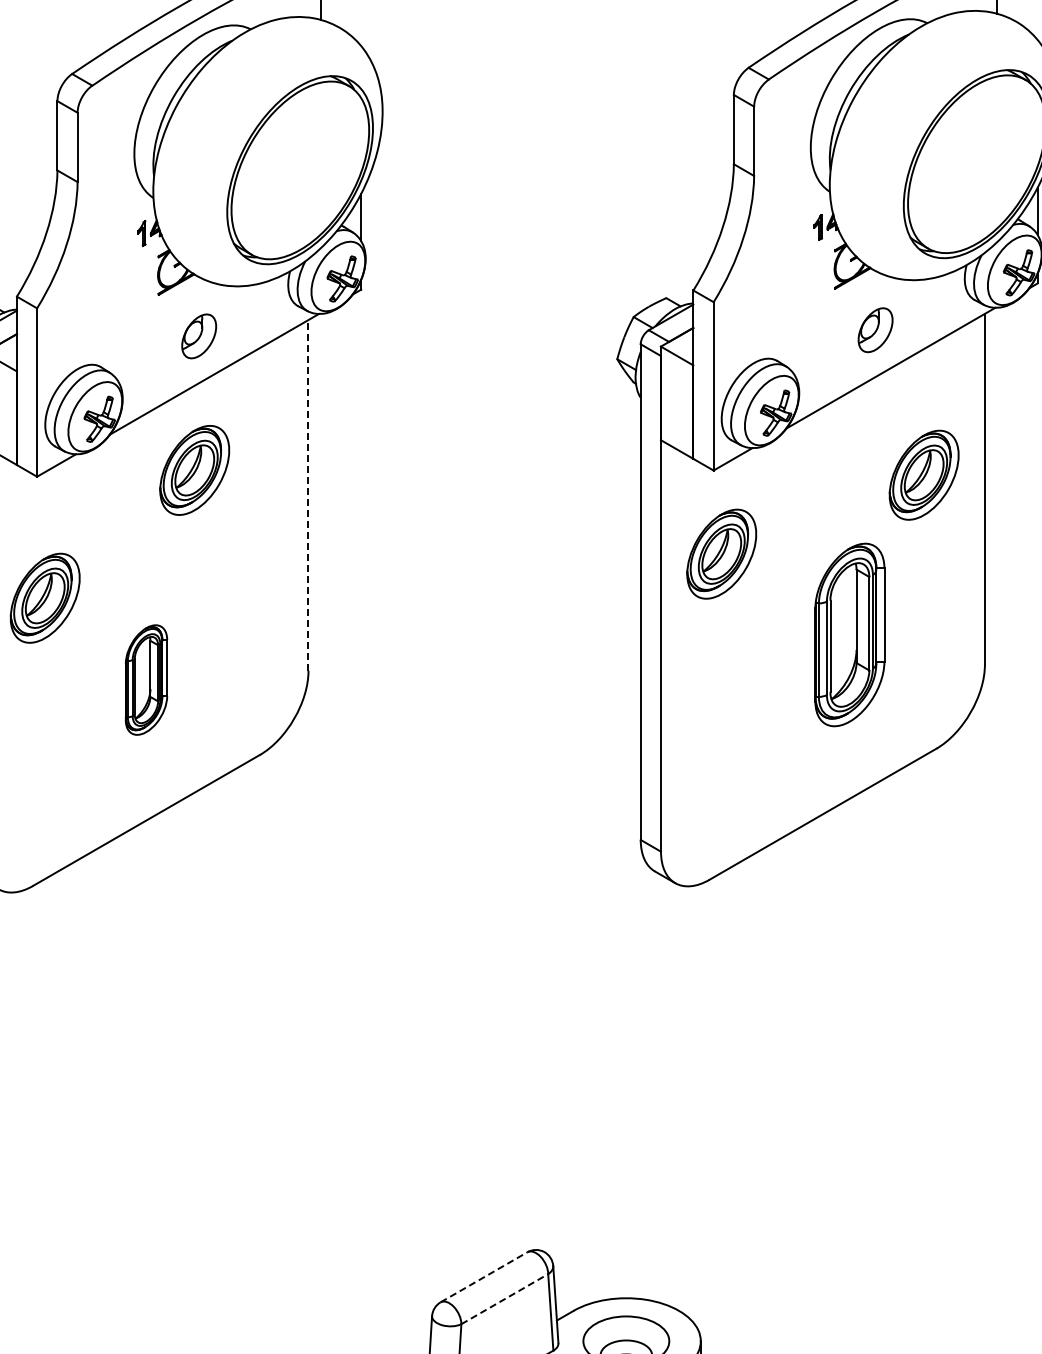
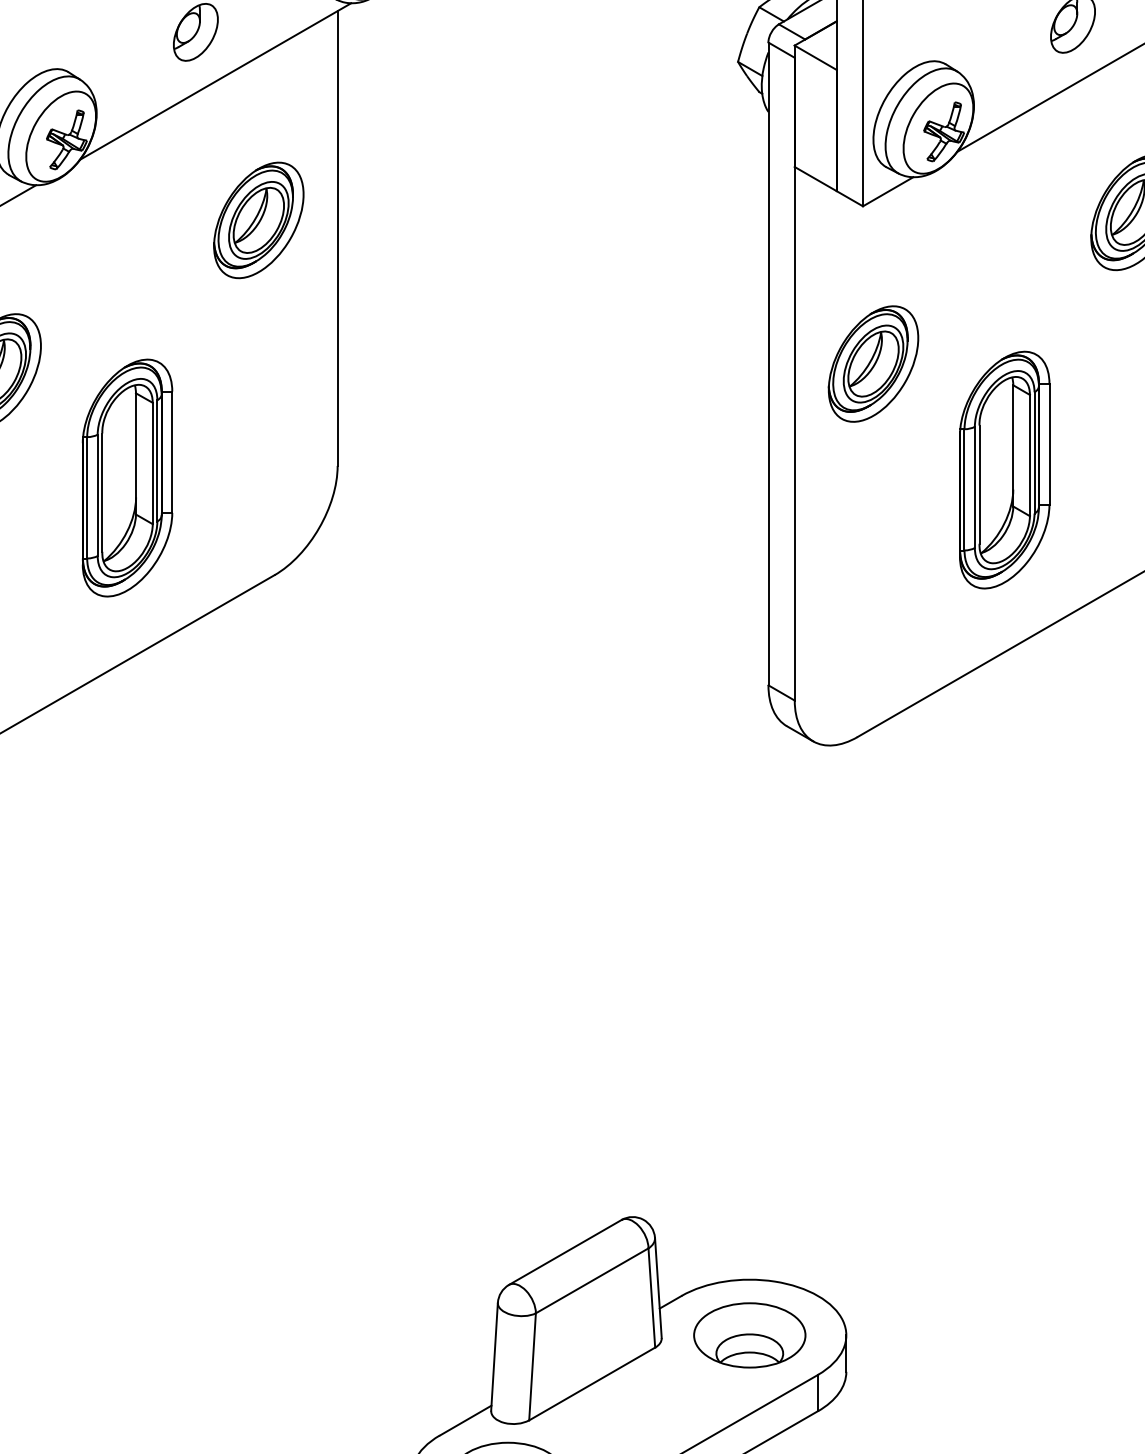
part: (194, 470) -> (258, 220), moved
line: (308, 494) -> (337, 237), dashed -> solid
part: (721, 553) -> (873, 363), moved
part: (849, 634) -> (1004, 469), moved
part: (146, 679) -> (127, 477), size x1.67
line: (484, 1277) -> (565, 1252), dashed -> solid
line: (505, 1298) -> (593, 1279), dashed -> solid

